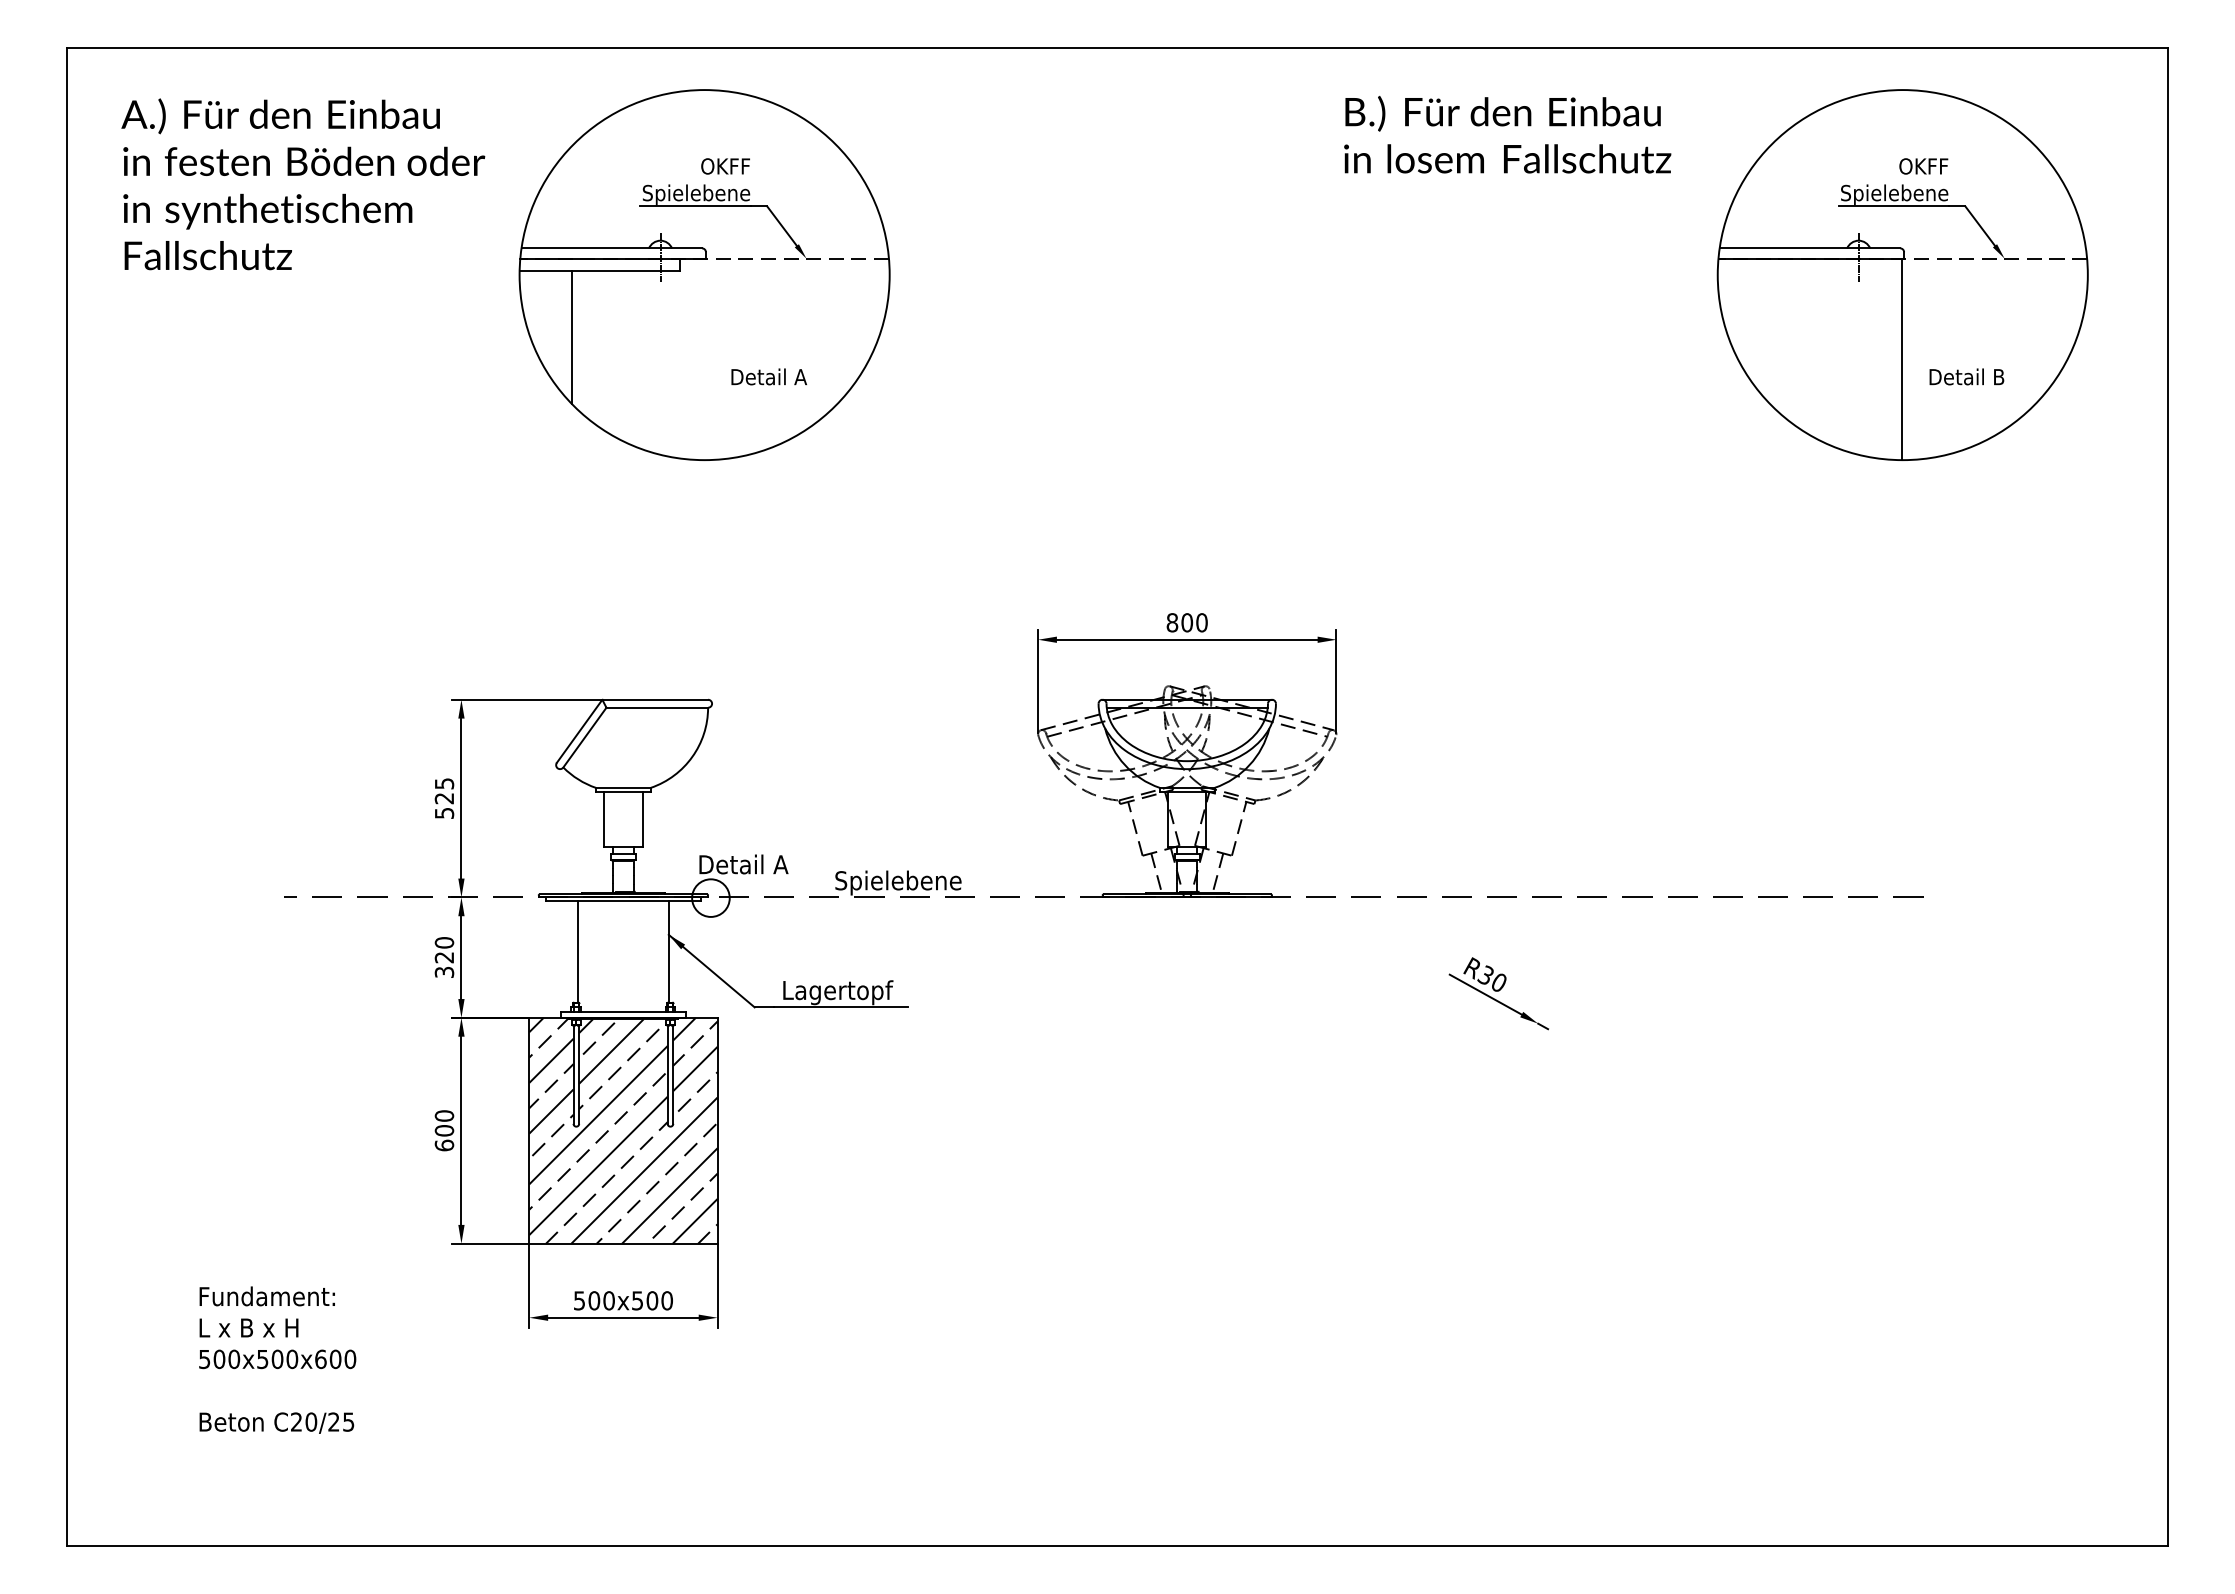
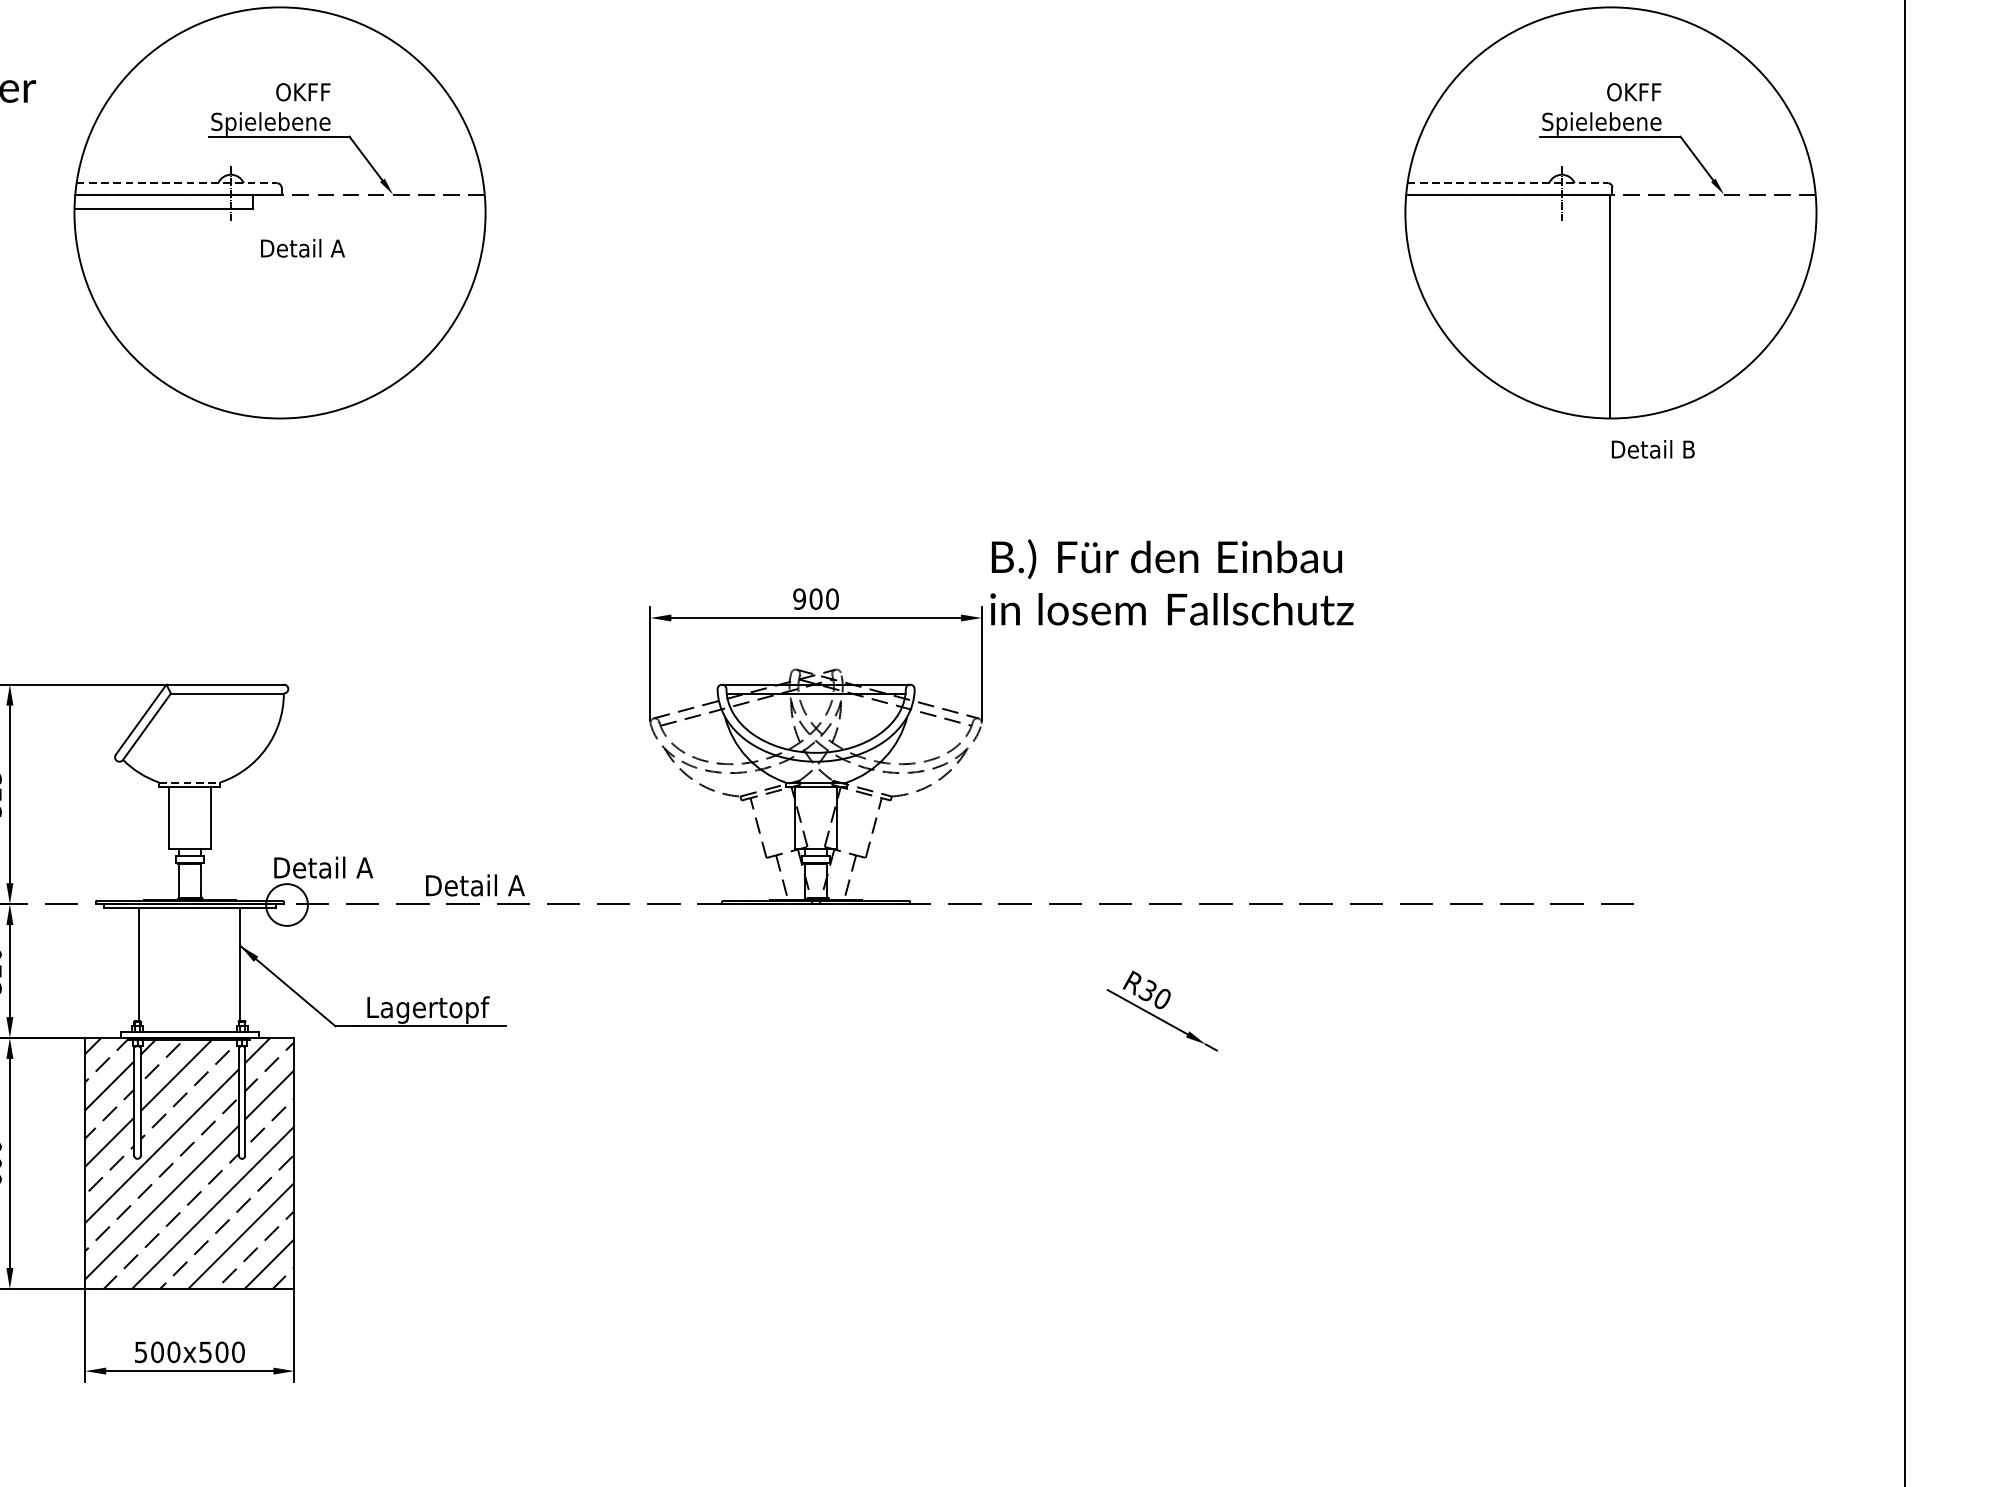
text: (1507, 134) -> (1171, 582), moved
line: (612, 248) -> (177, 183), solid -> dashed
line: (1810, 248) -> (1508, 183), solid -> dashed
line: (572, 337) -> (133, 282), removed
text: (768, 376) -> (302, 247), moved
text: (1966, 376) -> (1652, 448), moved
text: (1172, 622) -> (799, 598), 800 -> 900
line: (623, 787) -> (189, 782), solid -> dashed
text: (898, 882) -> (495, 887), Spielebene -> Detail A

